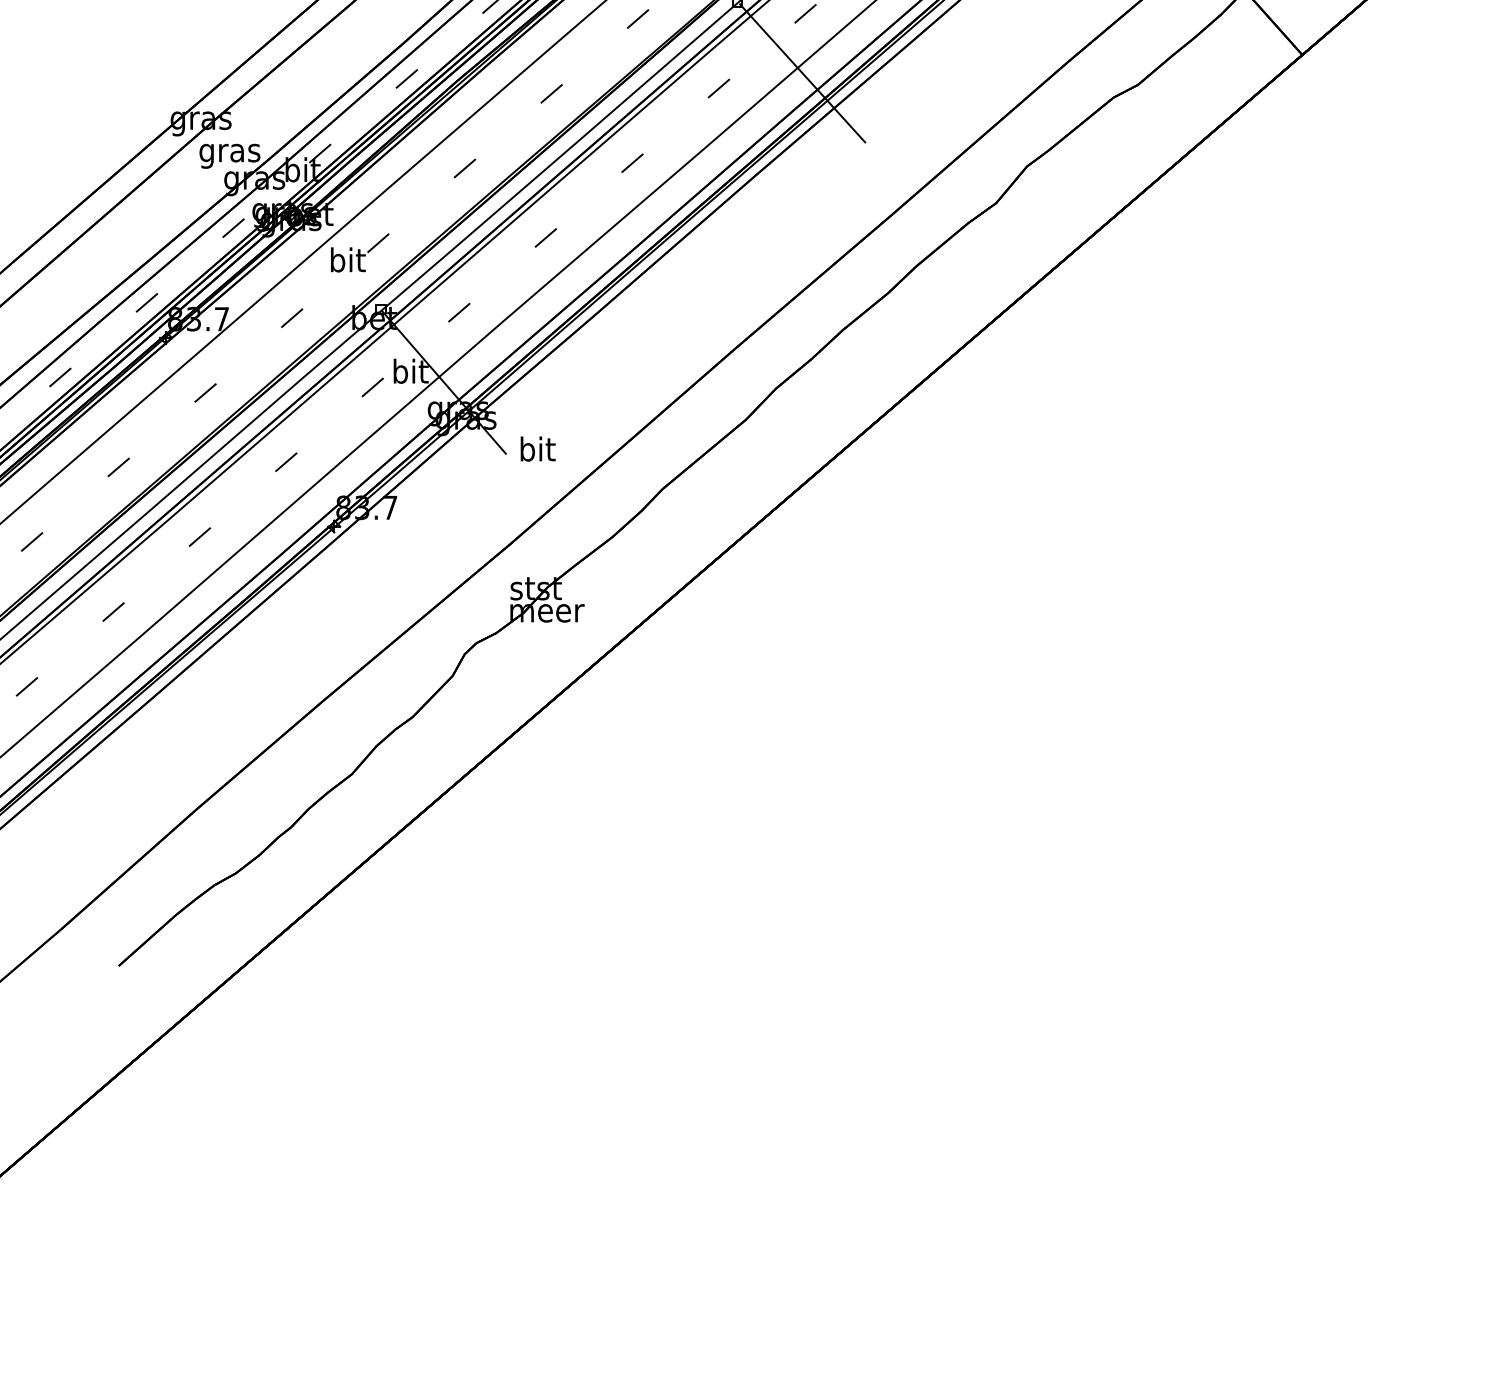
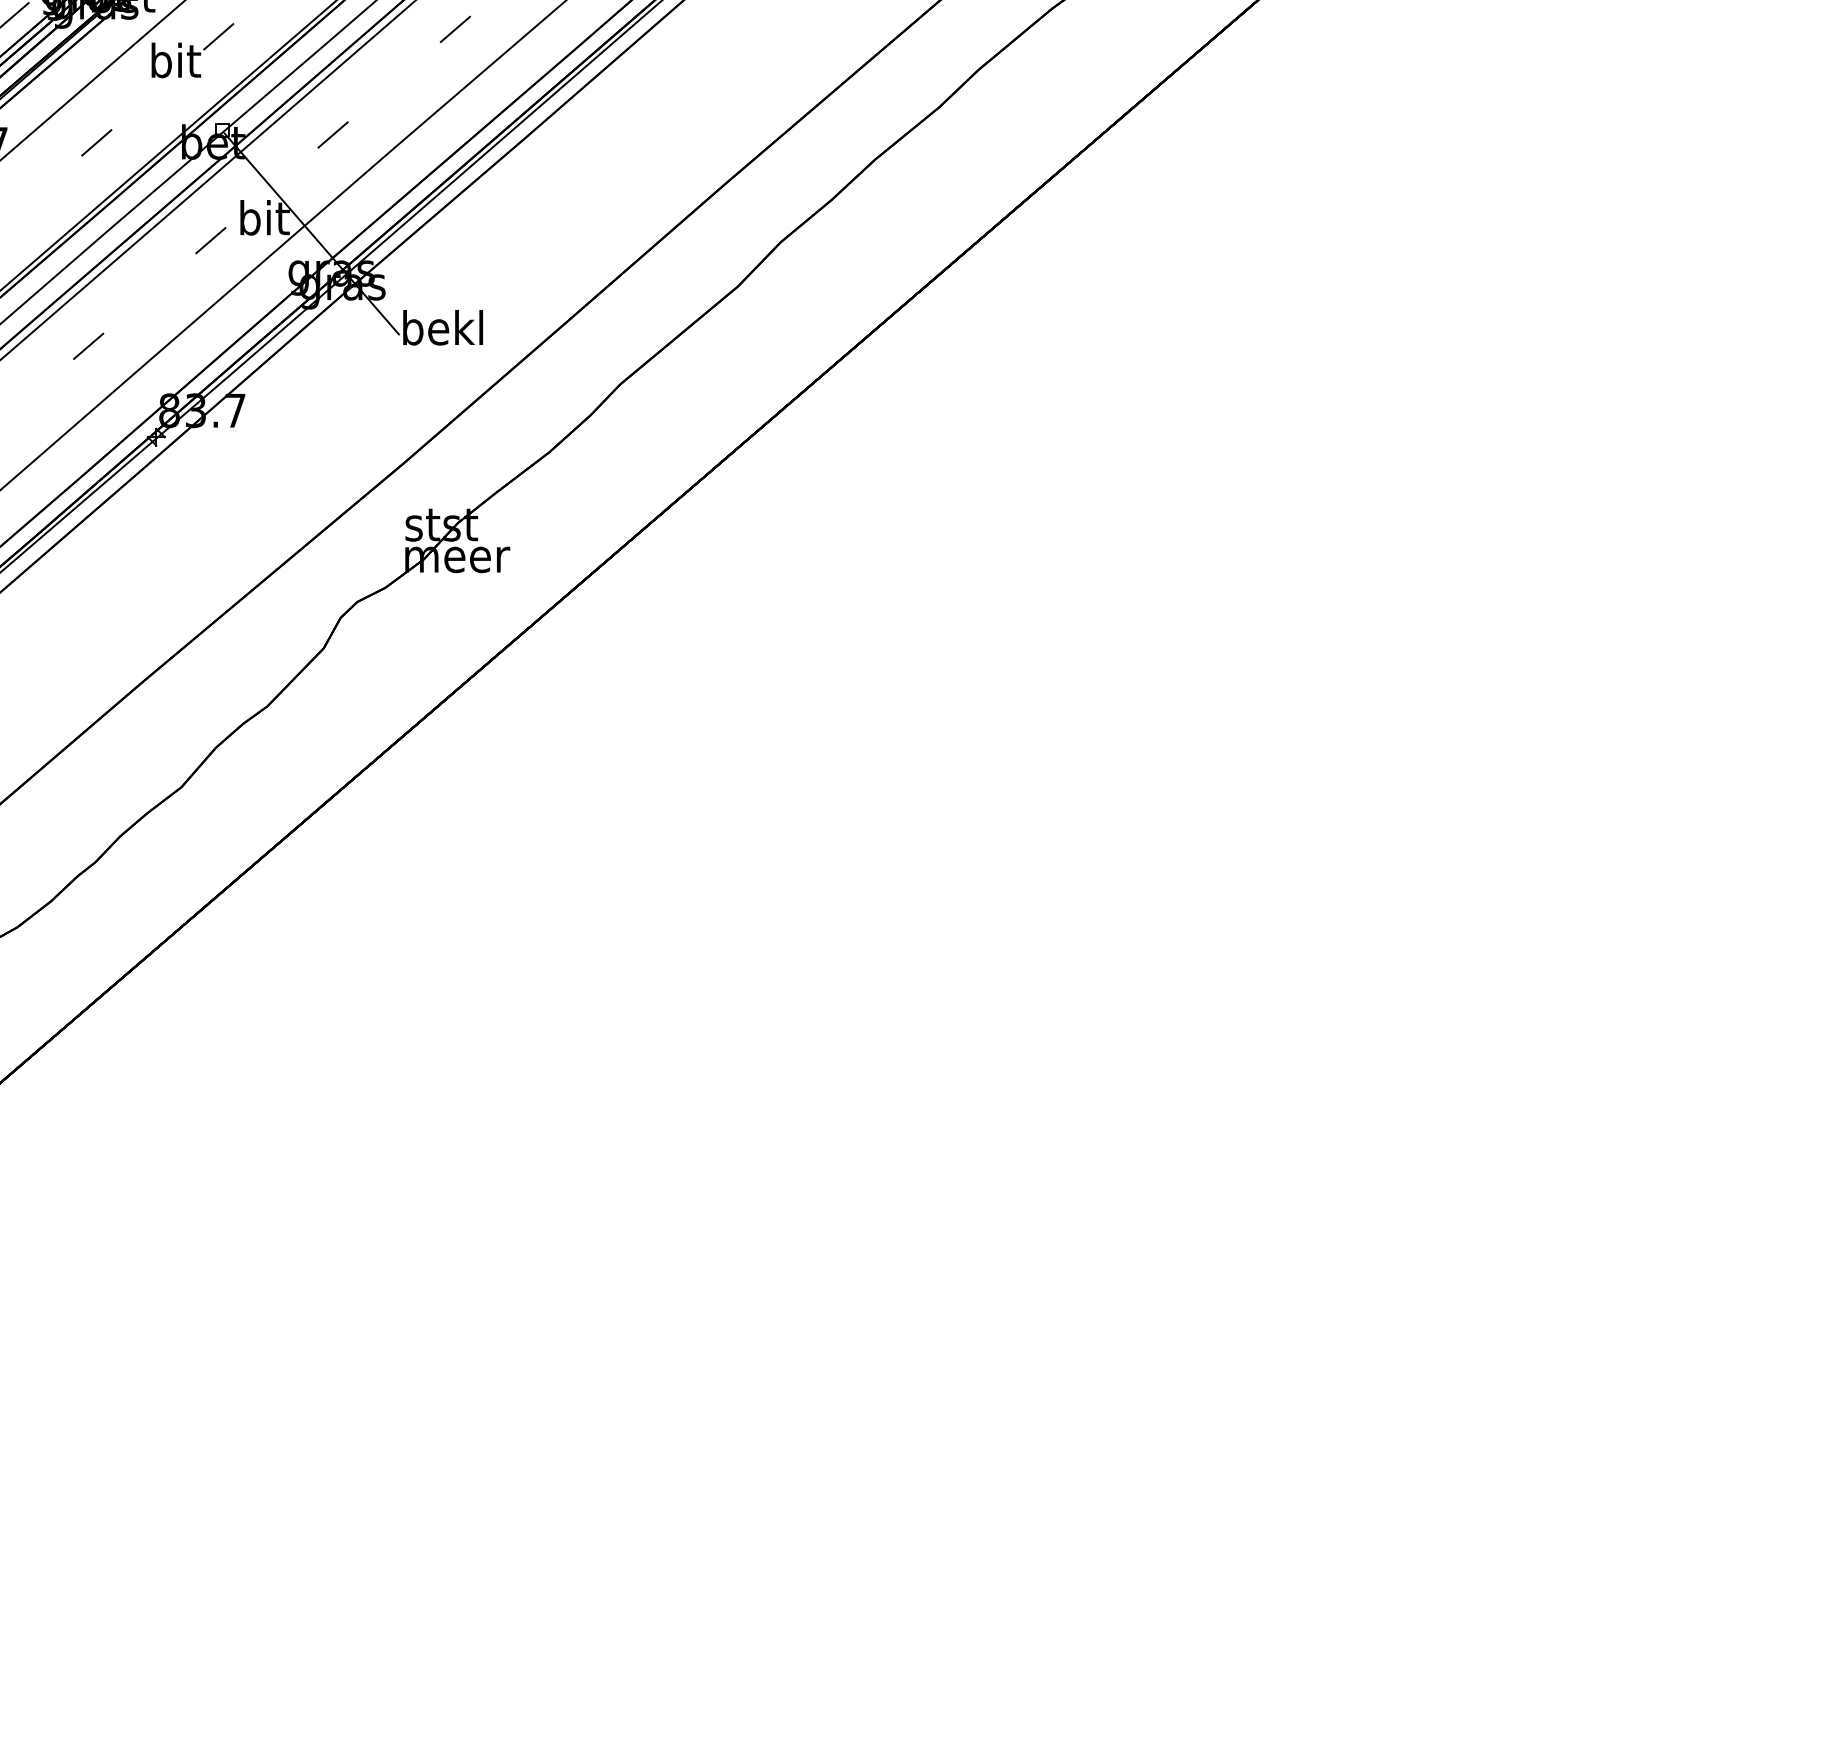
text: (537, 448) -> (443, 326), bit -> bekl

